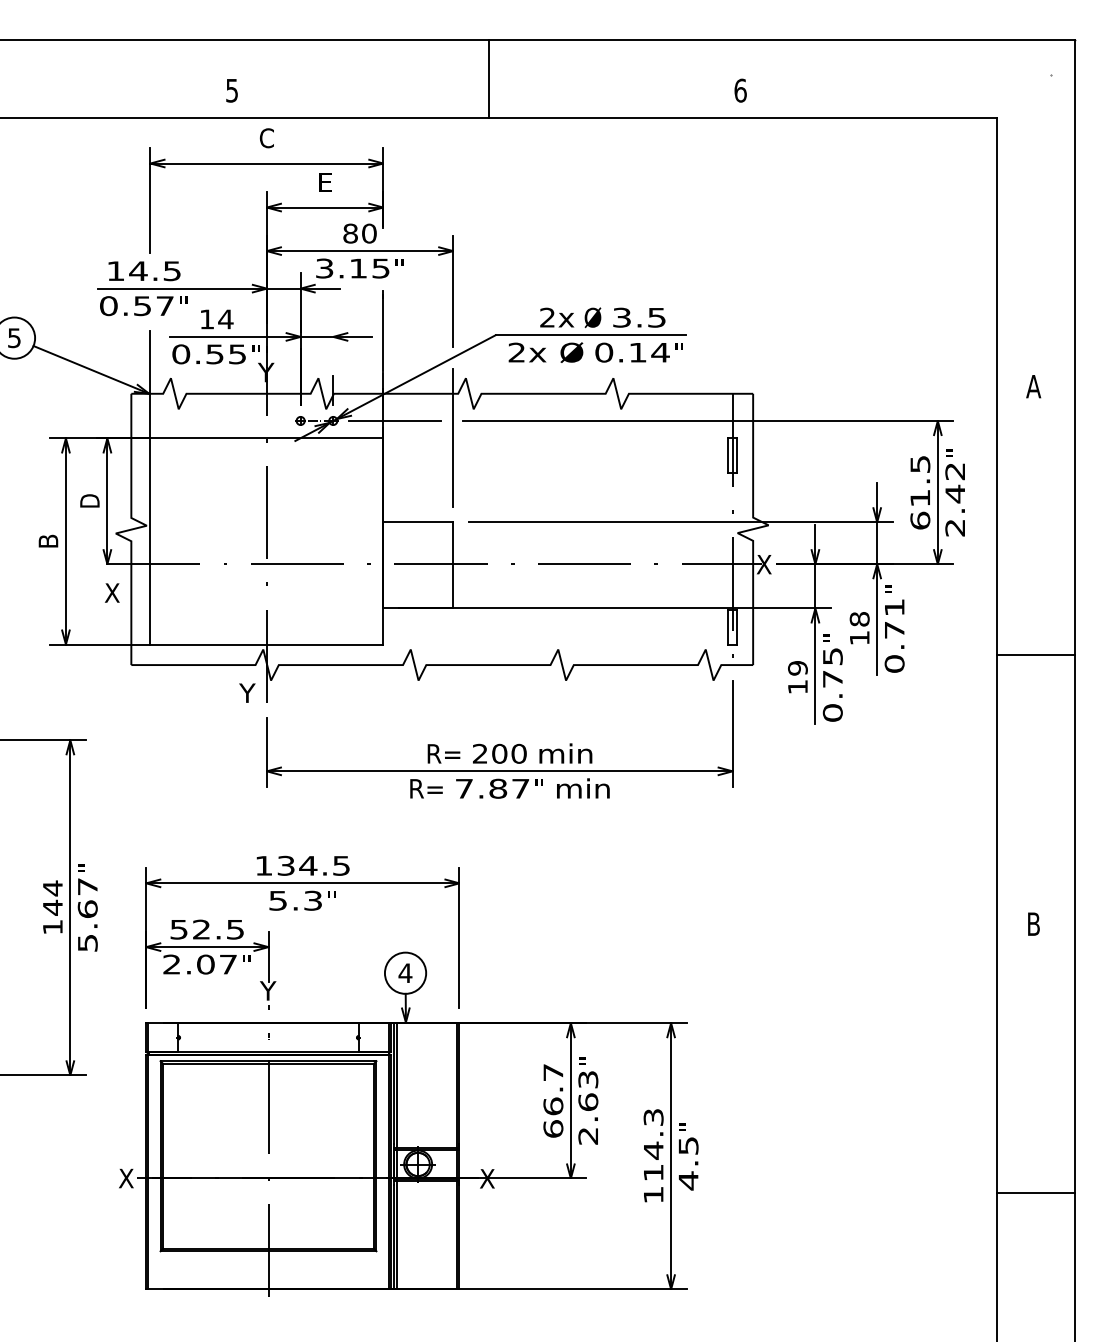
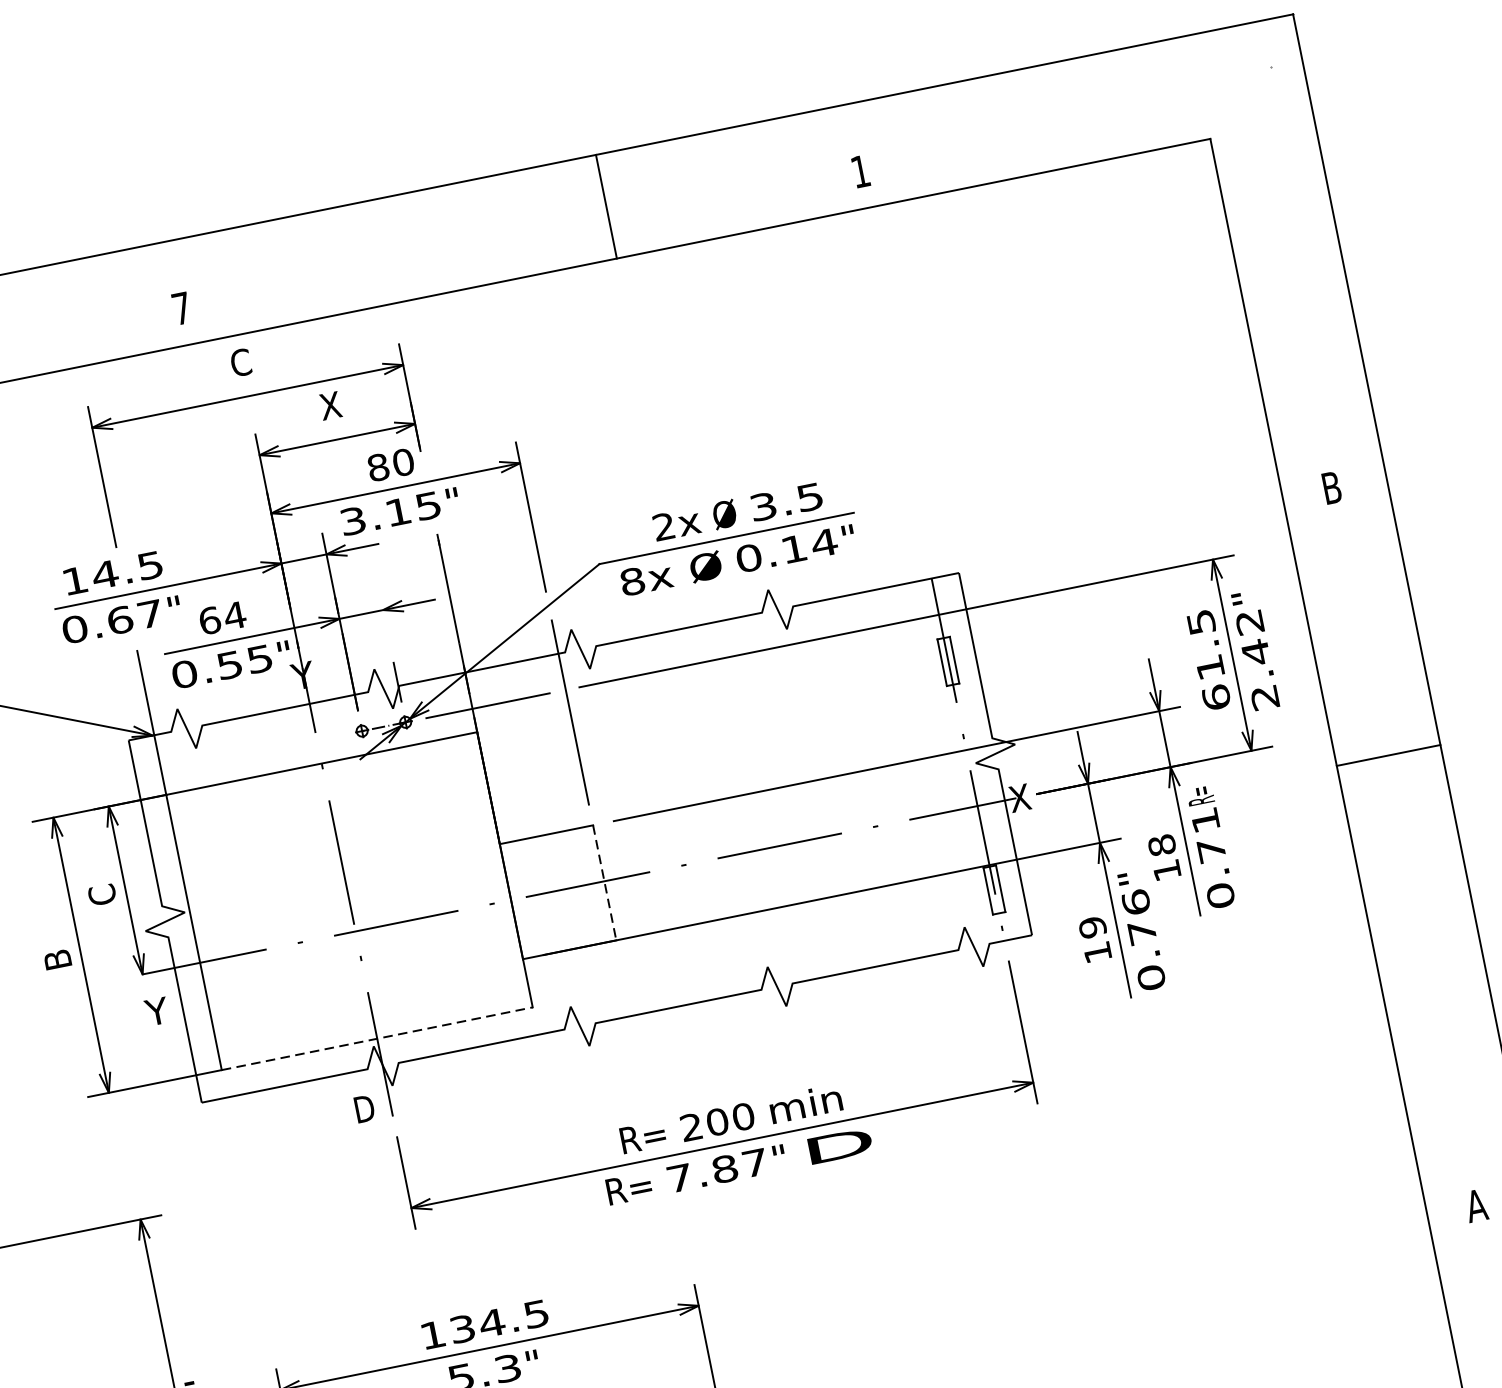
line: (488, 78) -> (606, 206), moved
text: (231, 90) -> (180, 308), 5 -> 7
text: (740, 90) -> (860, 171), 6 -> 1
text: (324, 181) -> (329, 404), E -> X
text: (142, 306) -> (120, 620), 0.57 -> 0.67
text: (207, 319) -> (210, 620), 14 -> 64
text: (516, 352) -> (631, 581), 2x -> 8x
text: (1033, 386) -> (1331, 487), A -> B
text: (89, 501) -> (101, 895), D -> C
line: (453, 565) -> (605, 882), solid -> dashed
text: (894, 589) -> (1200, 796), " -> R=
text: (112, 592) -> (157, 1010), X -> Y
line: (267, 644) -> (378, 1038), solid -> dashed
line: (1035, 655) -> (1388, 755), moved
text: (832, 656) -> (1135, 902), 0.75 -> 0.76
text: (247, 692) -> (364, 1108), Y -> D
text: (583, 788) -> (838, 1145), min -> D
text: (1033, 923) -> (1476, 1204), B -> A

